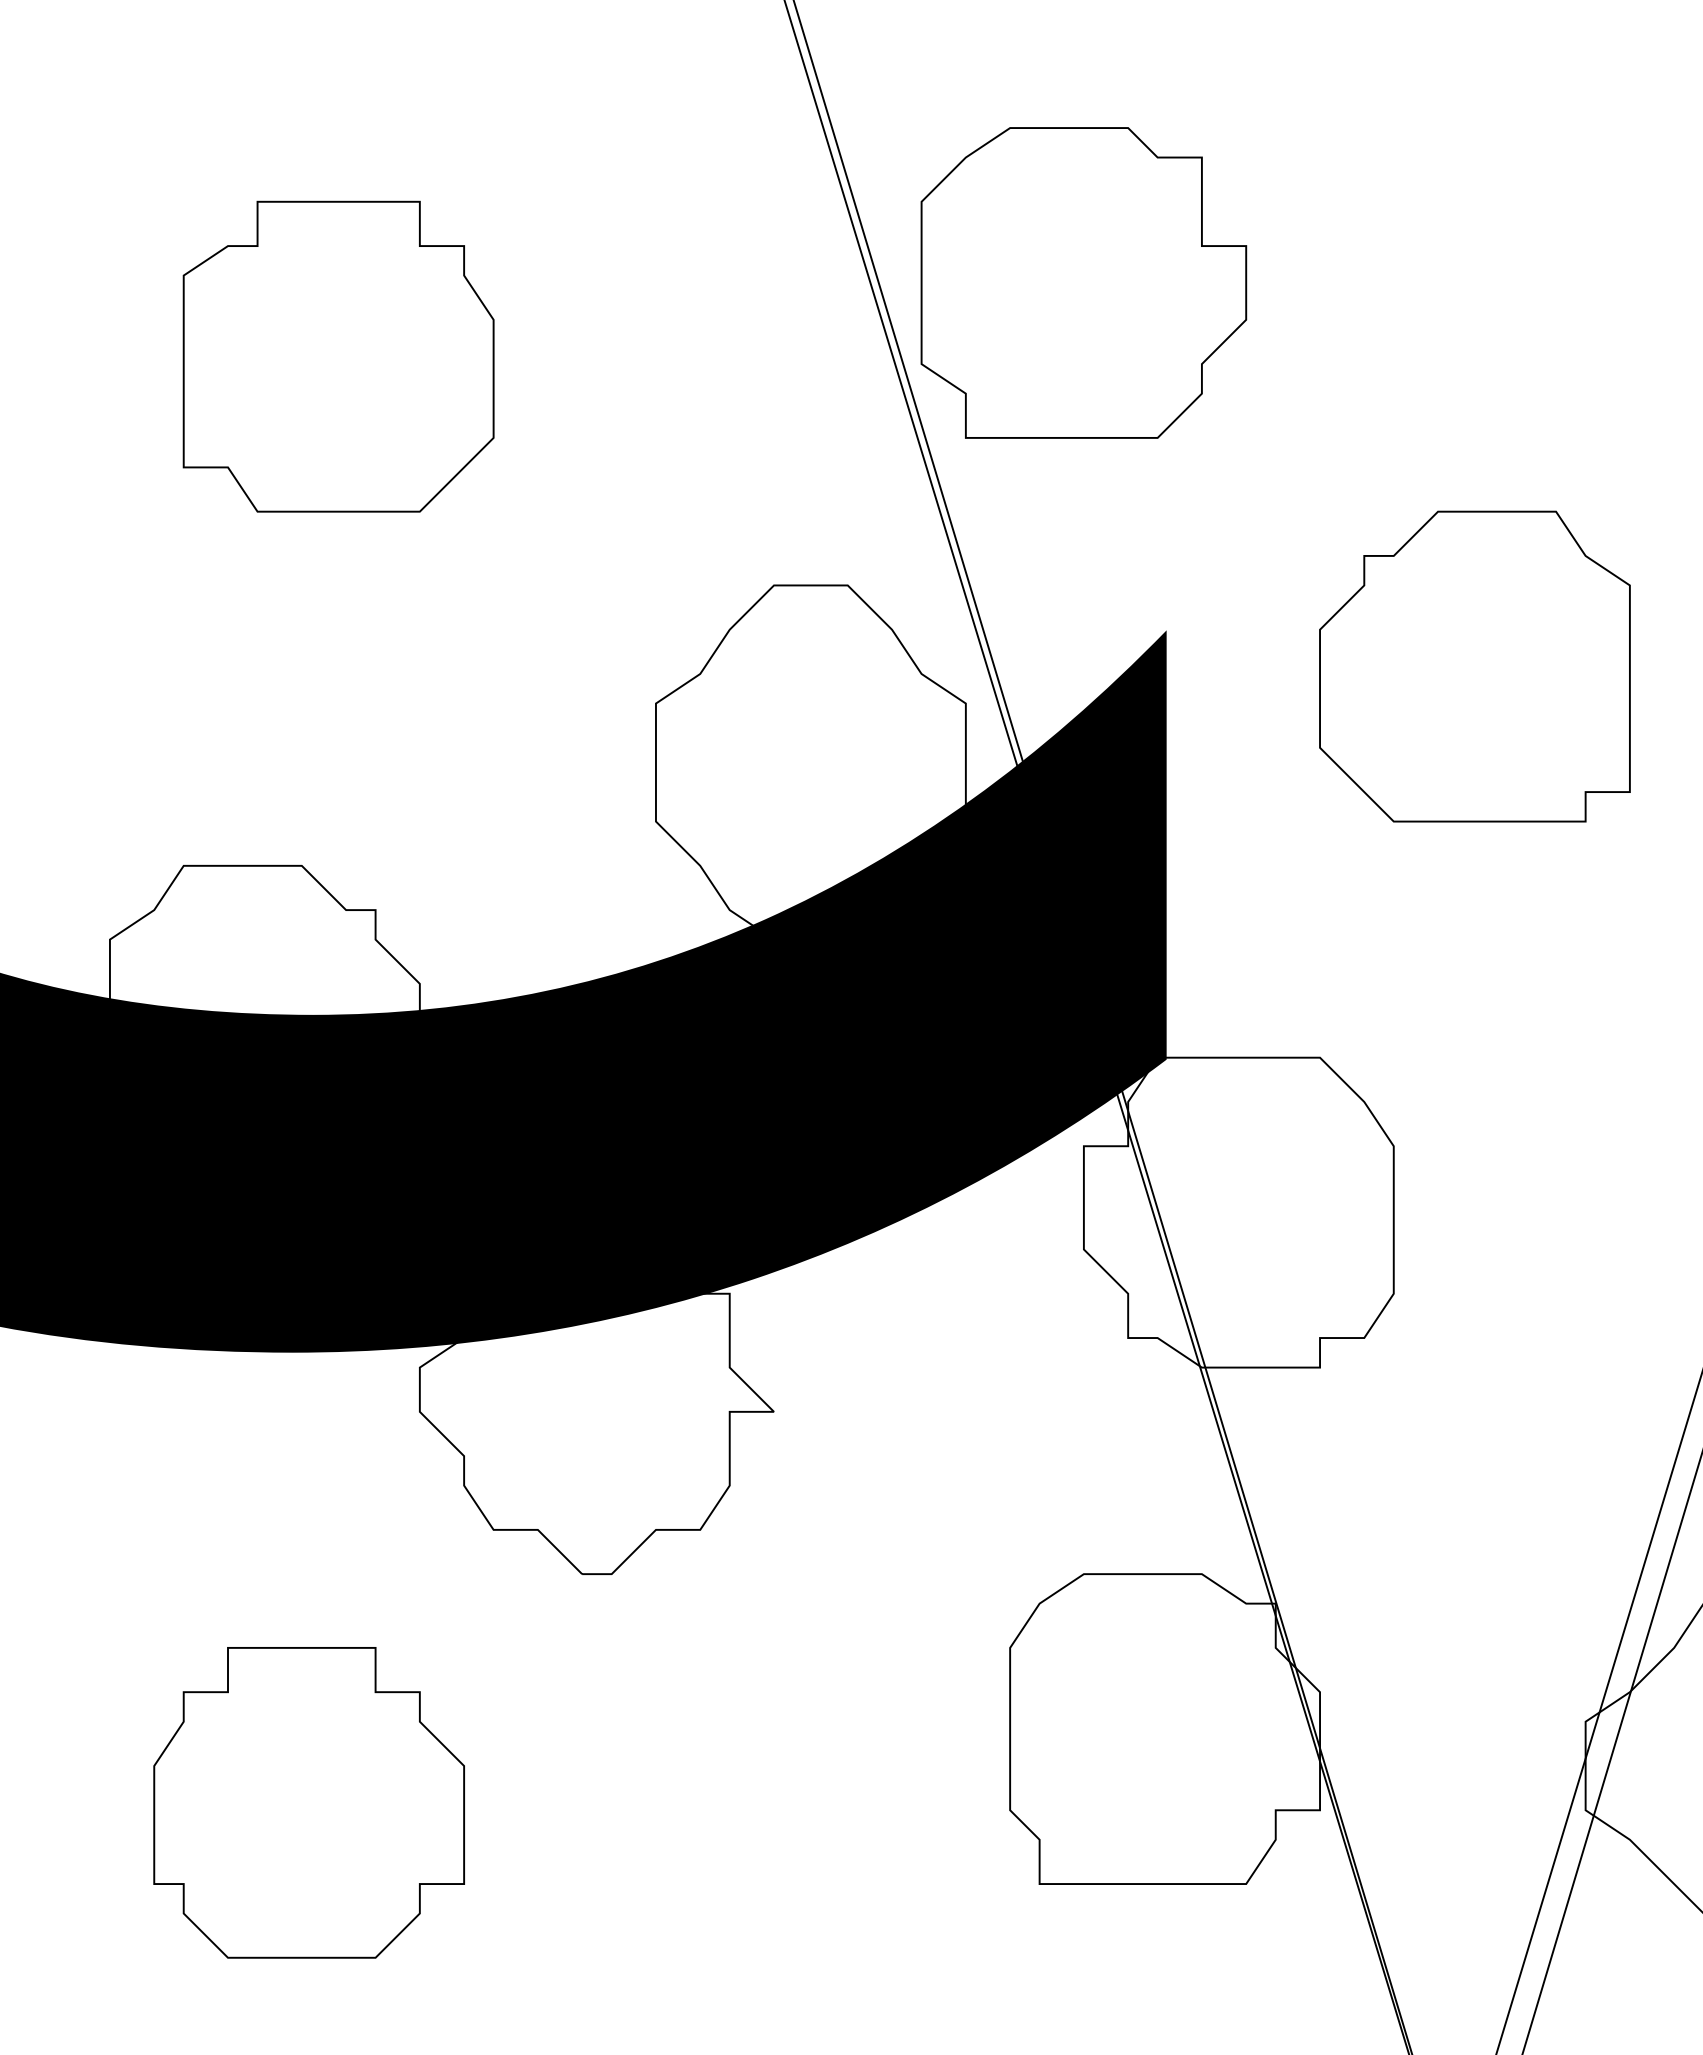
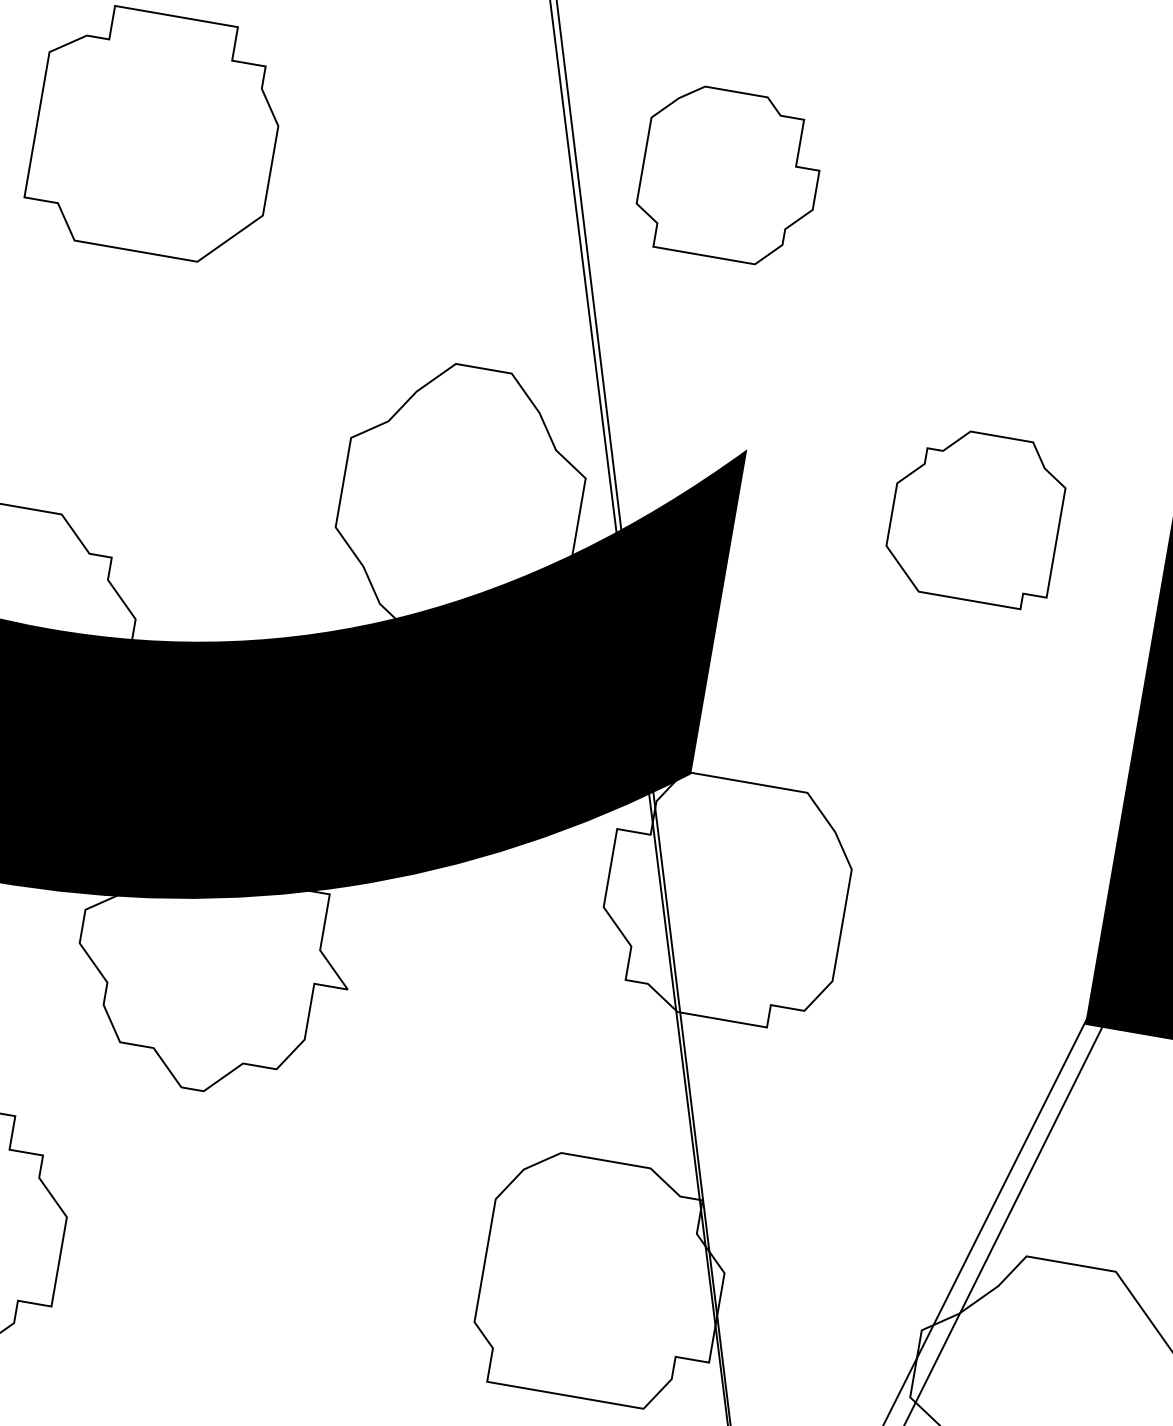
part: (1083, 282) -> (729, 175), size x0.7
part: (1474, 666) -> (975, 516), size x0.7

